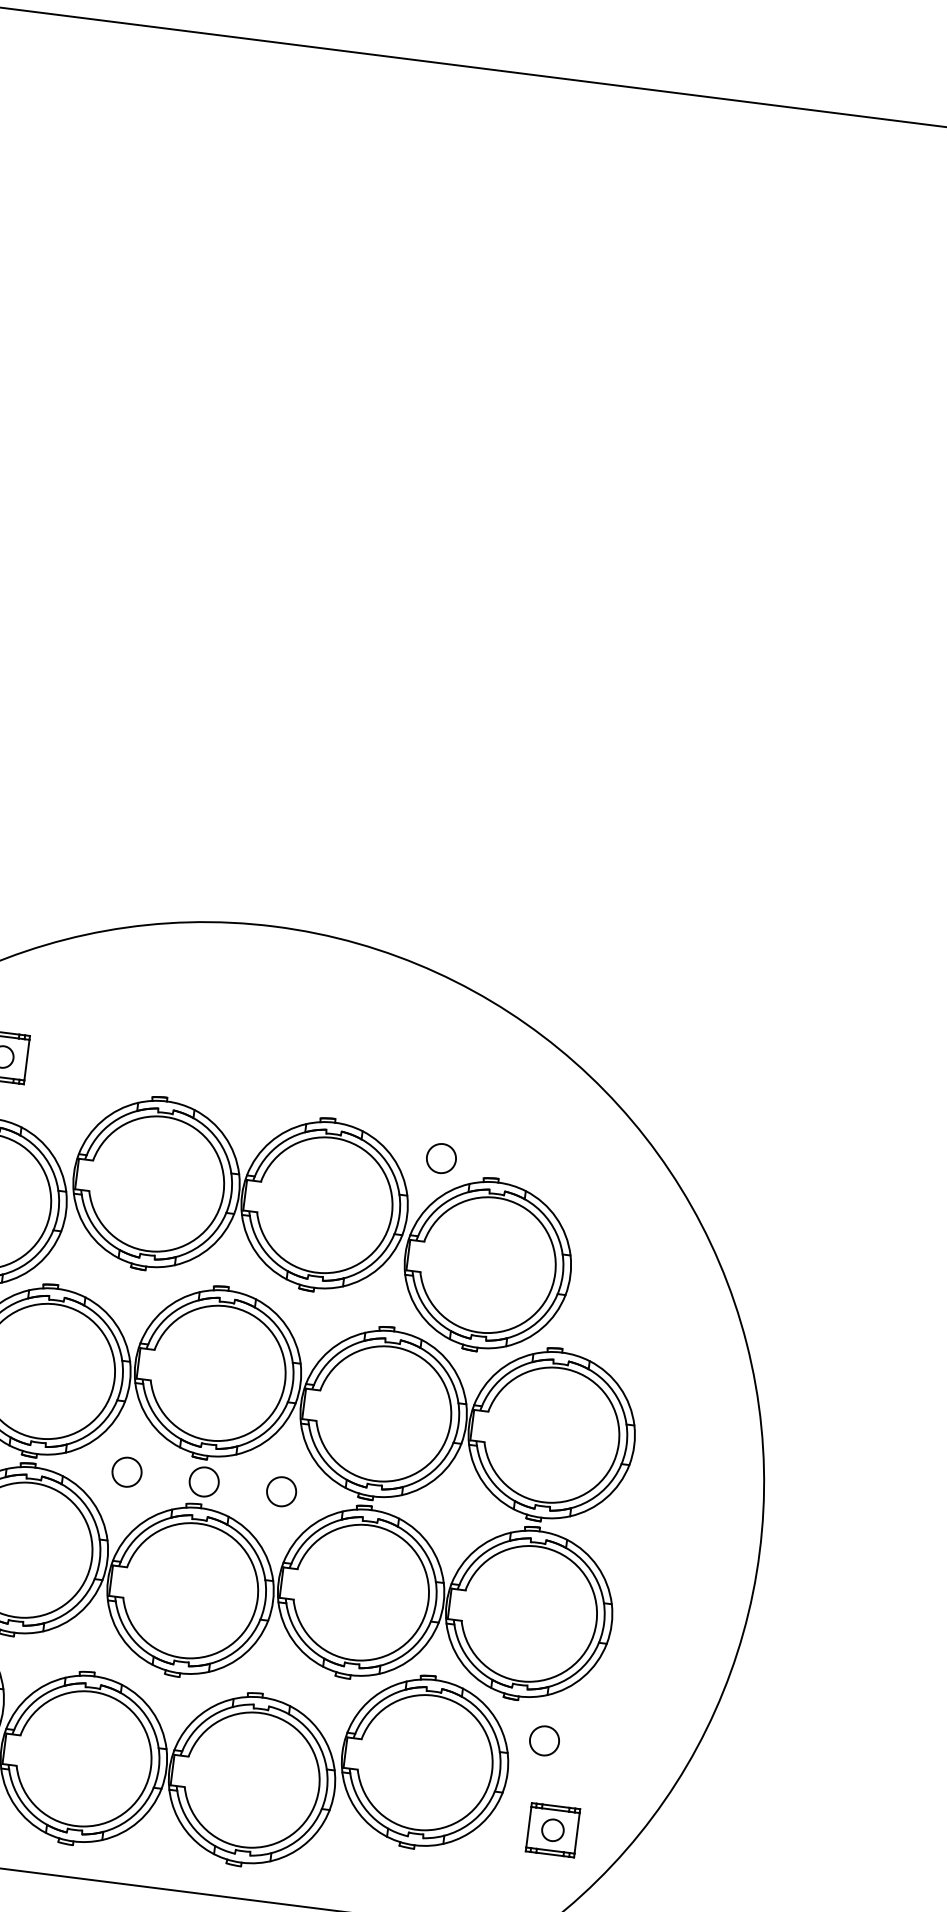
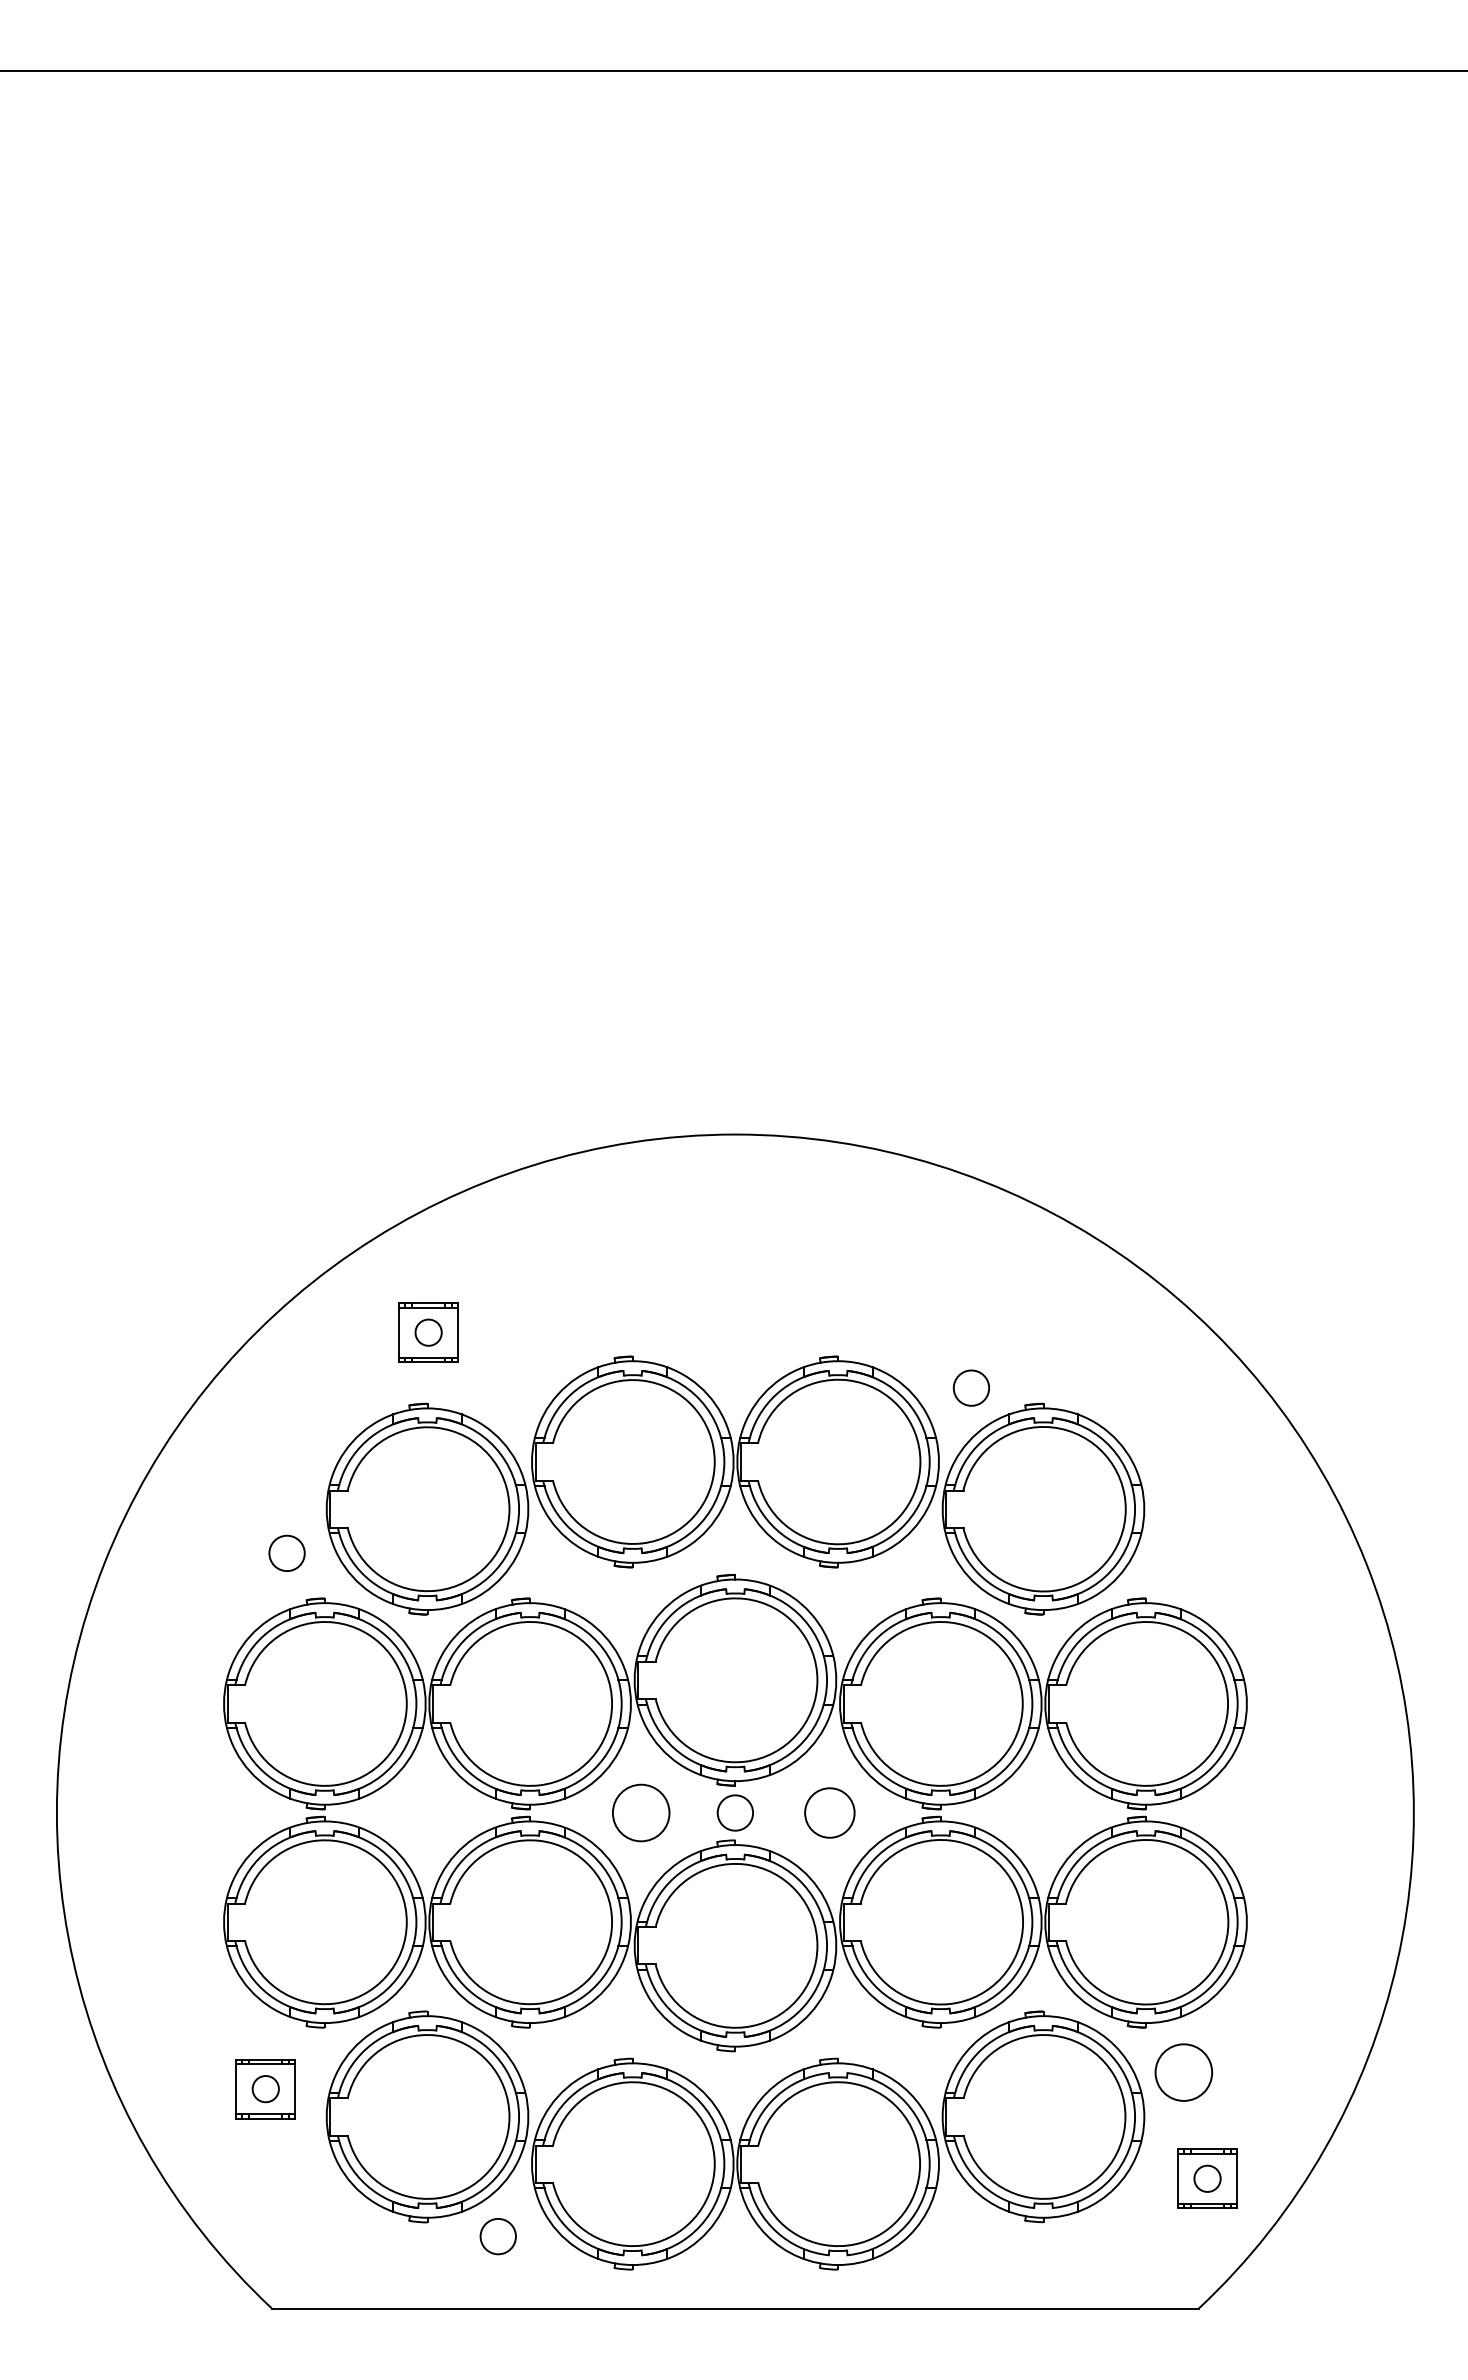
circle: (126, 1471) -> (640, 1812), size x1.6
circle: (281, 1491) -> (829, 1812), size x1.4
circle: (544, 1740) -> (1183, 2072), size x1.6

